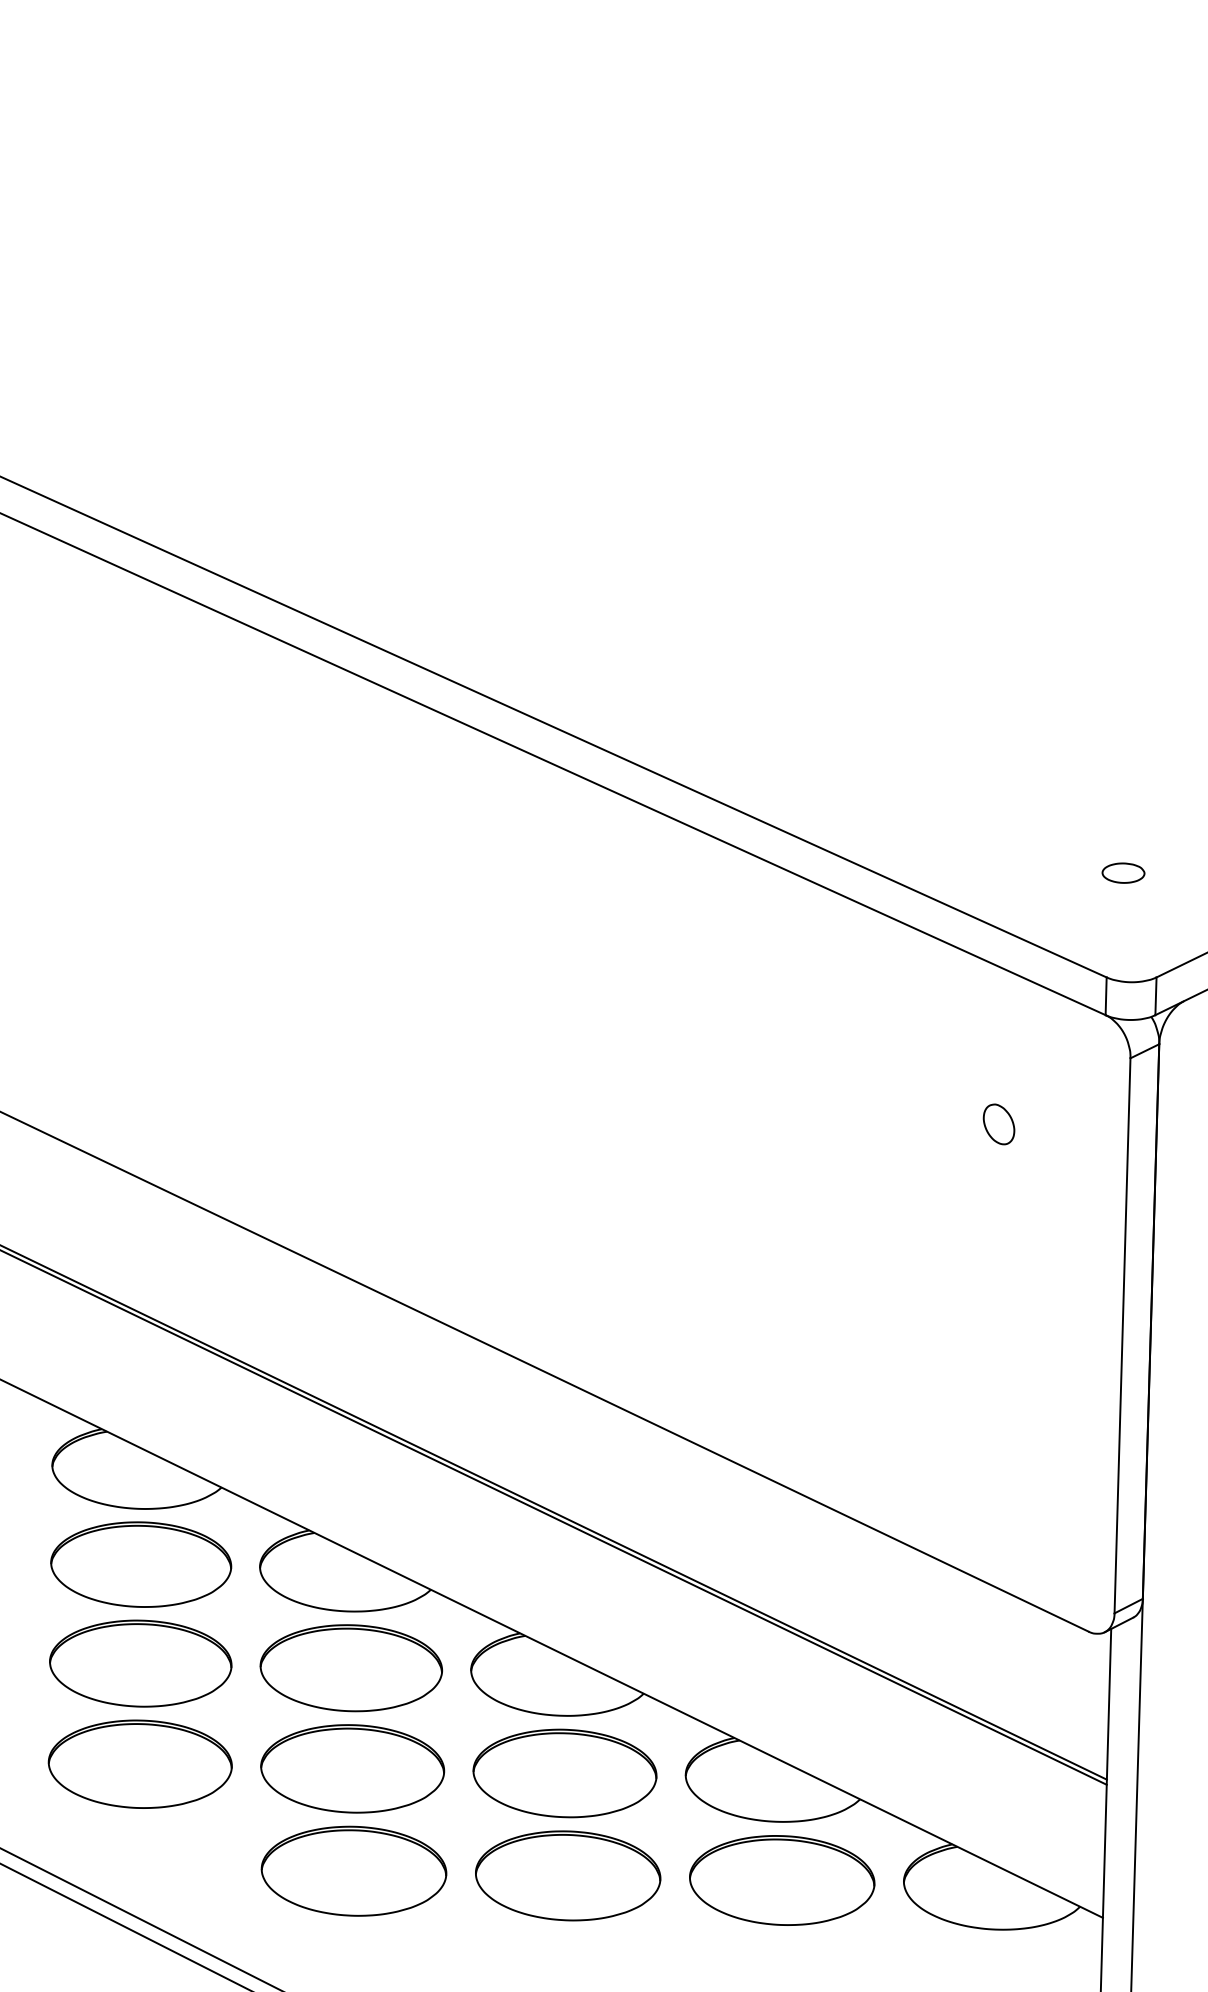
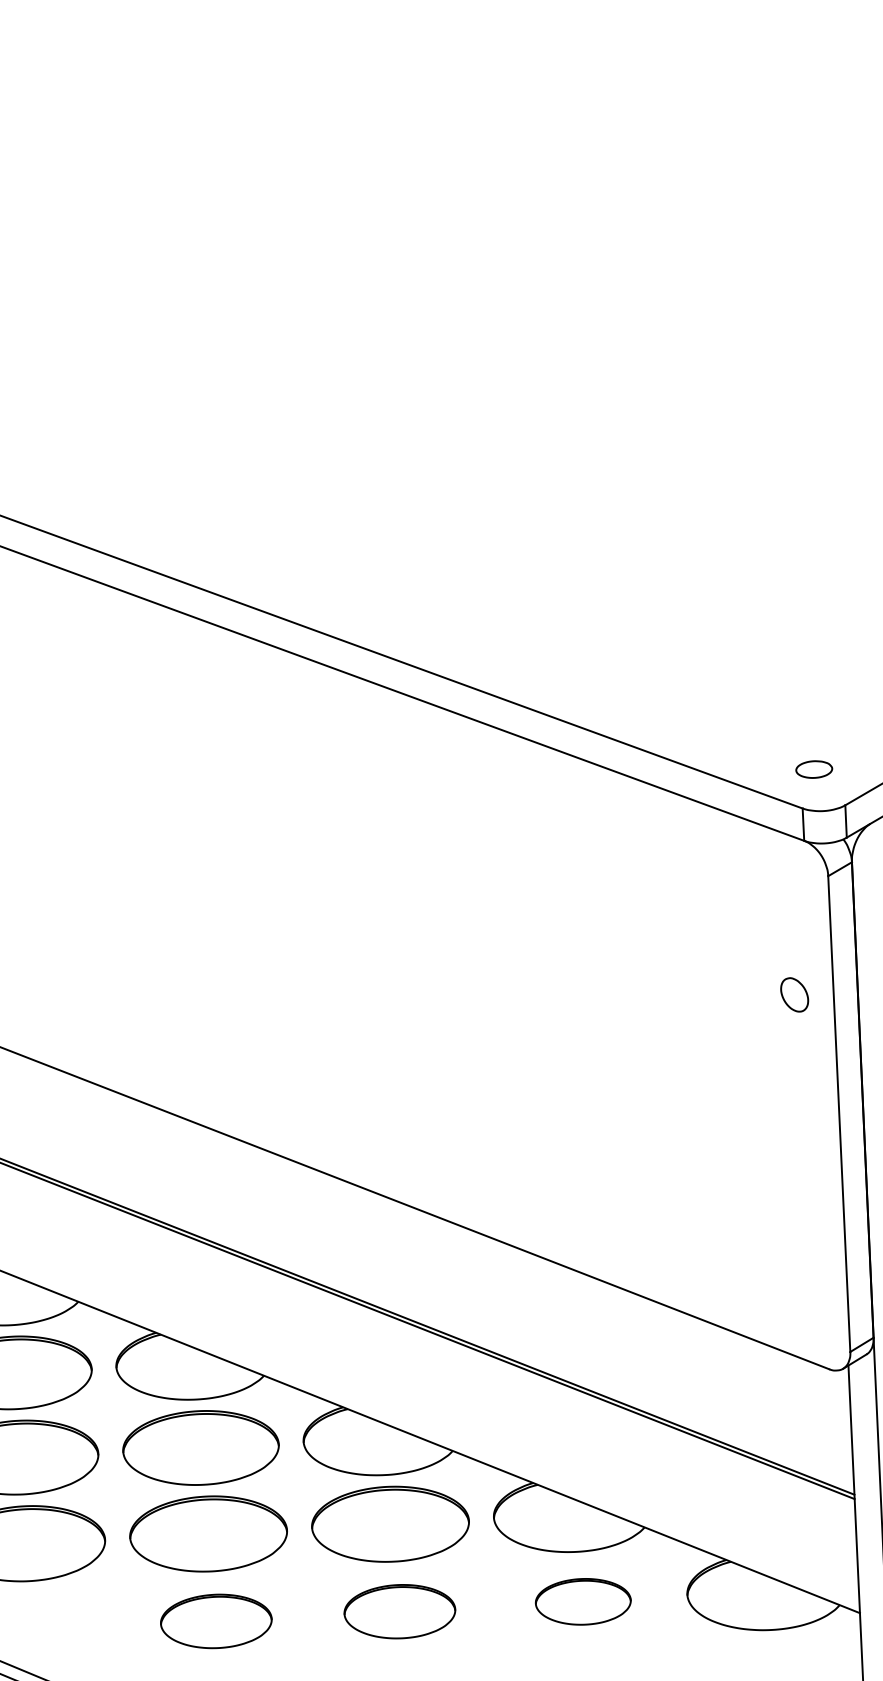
part: (1123, 872) -> (814, 768), moved
part: (998, 1124) -> (794, 995), moved
part: (353, 1870) -> (215, 1620), size x0.7
part: (568, 1875) -> (400, 1611), size x0.7
part: (782, 1880) -> (583, 1601), size x0.6

